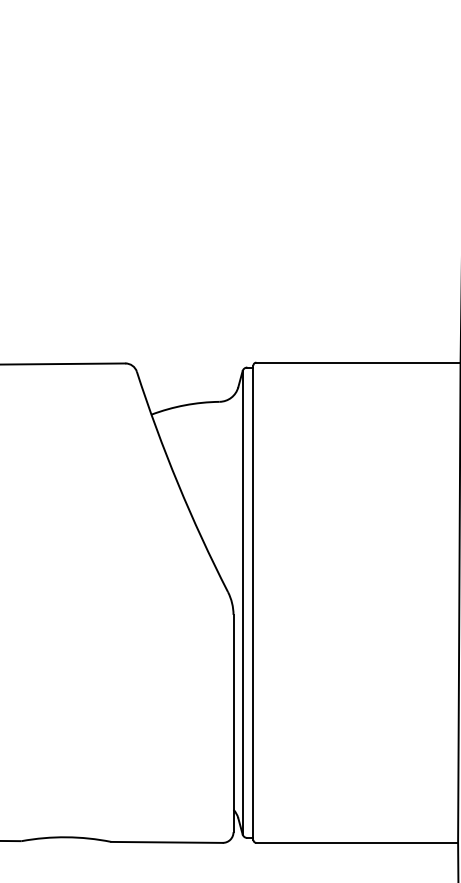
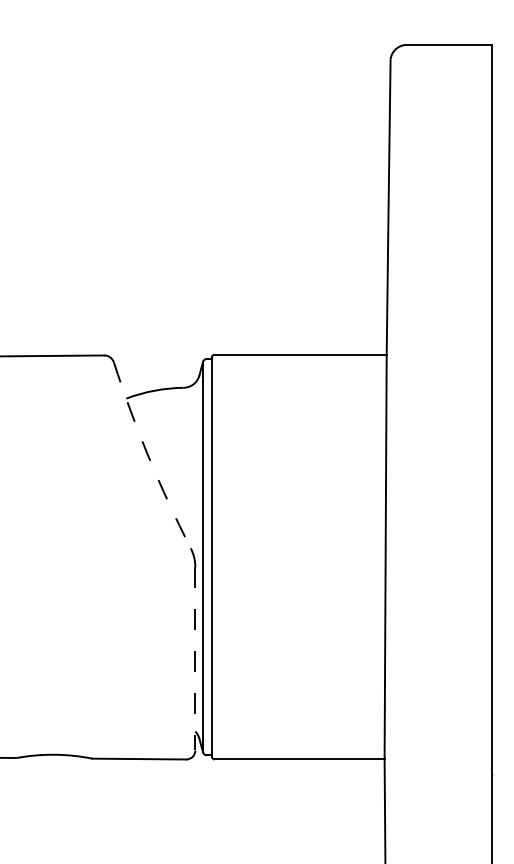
arc: (177, 483) -> (148, 456), solid -> dashed
line: (233, 723) -> (195, 658), solid -> dashed

